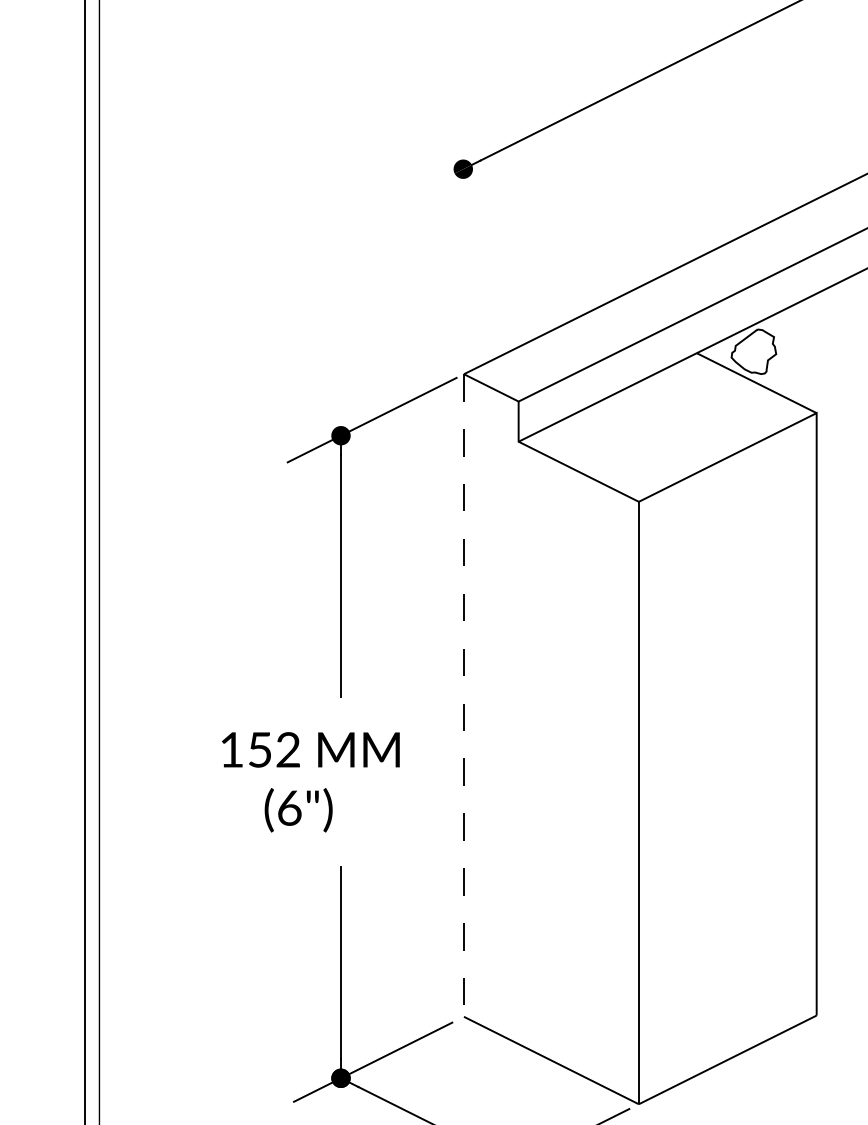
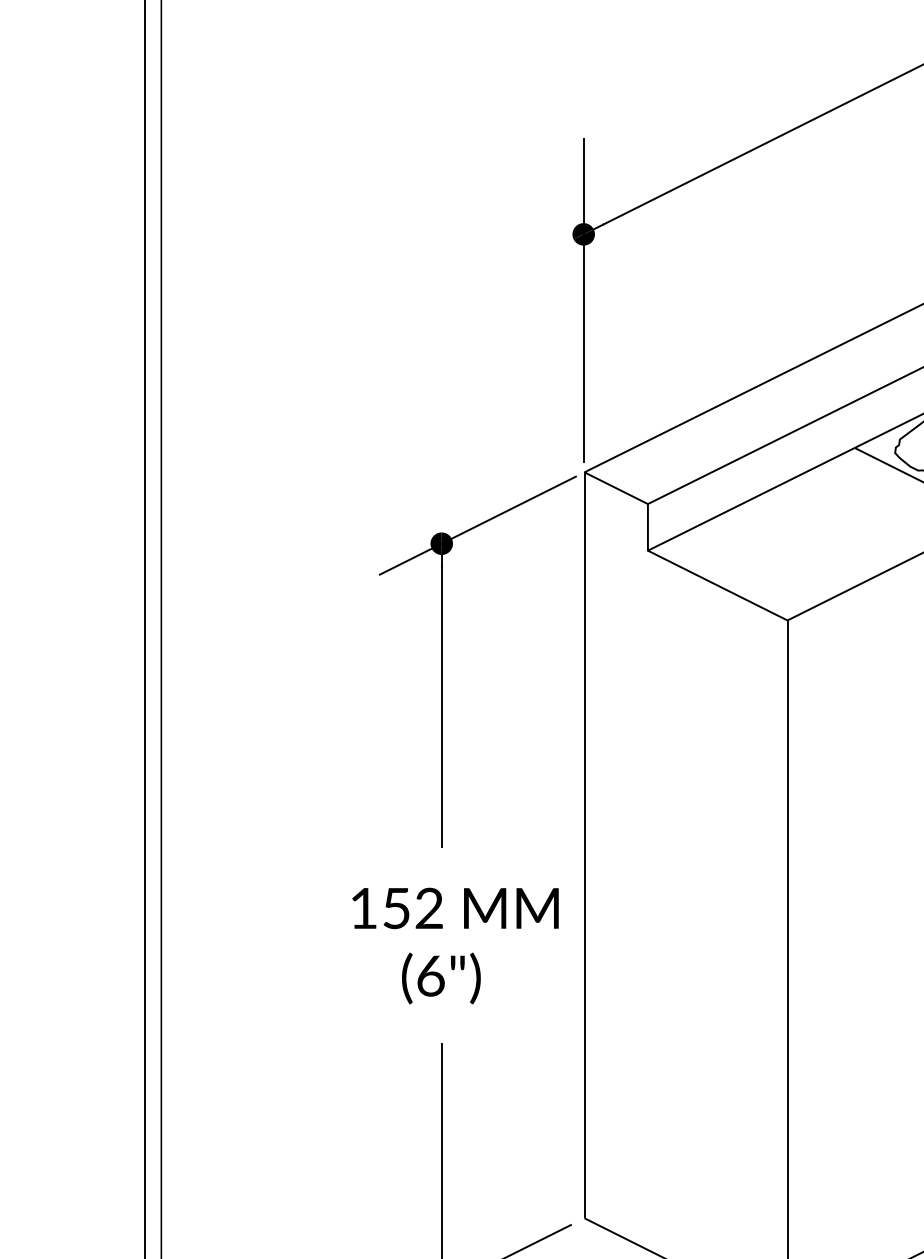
line: (463, 226) -> (583, 300), added
line: (463, 696) -> (583, 846), dashed -> solid
text: (310, 782) -> (455, 946), moved

